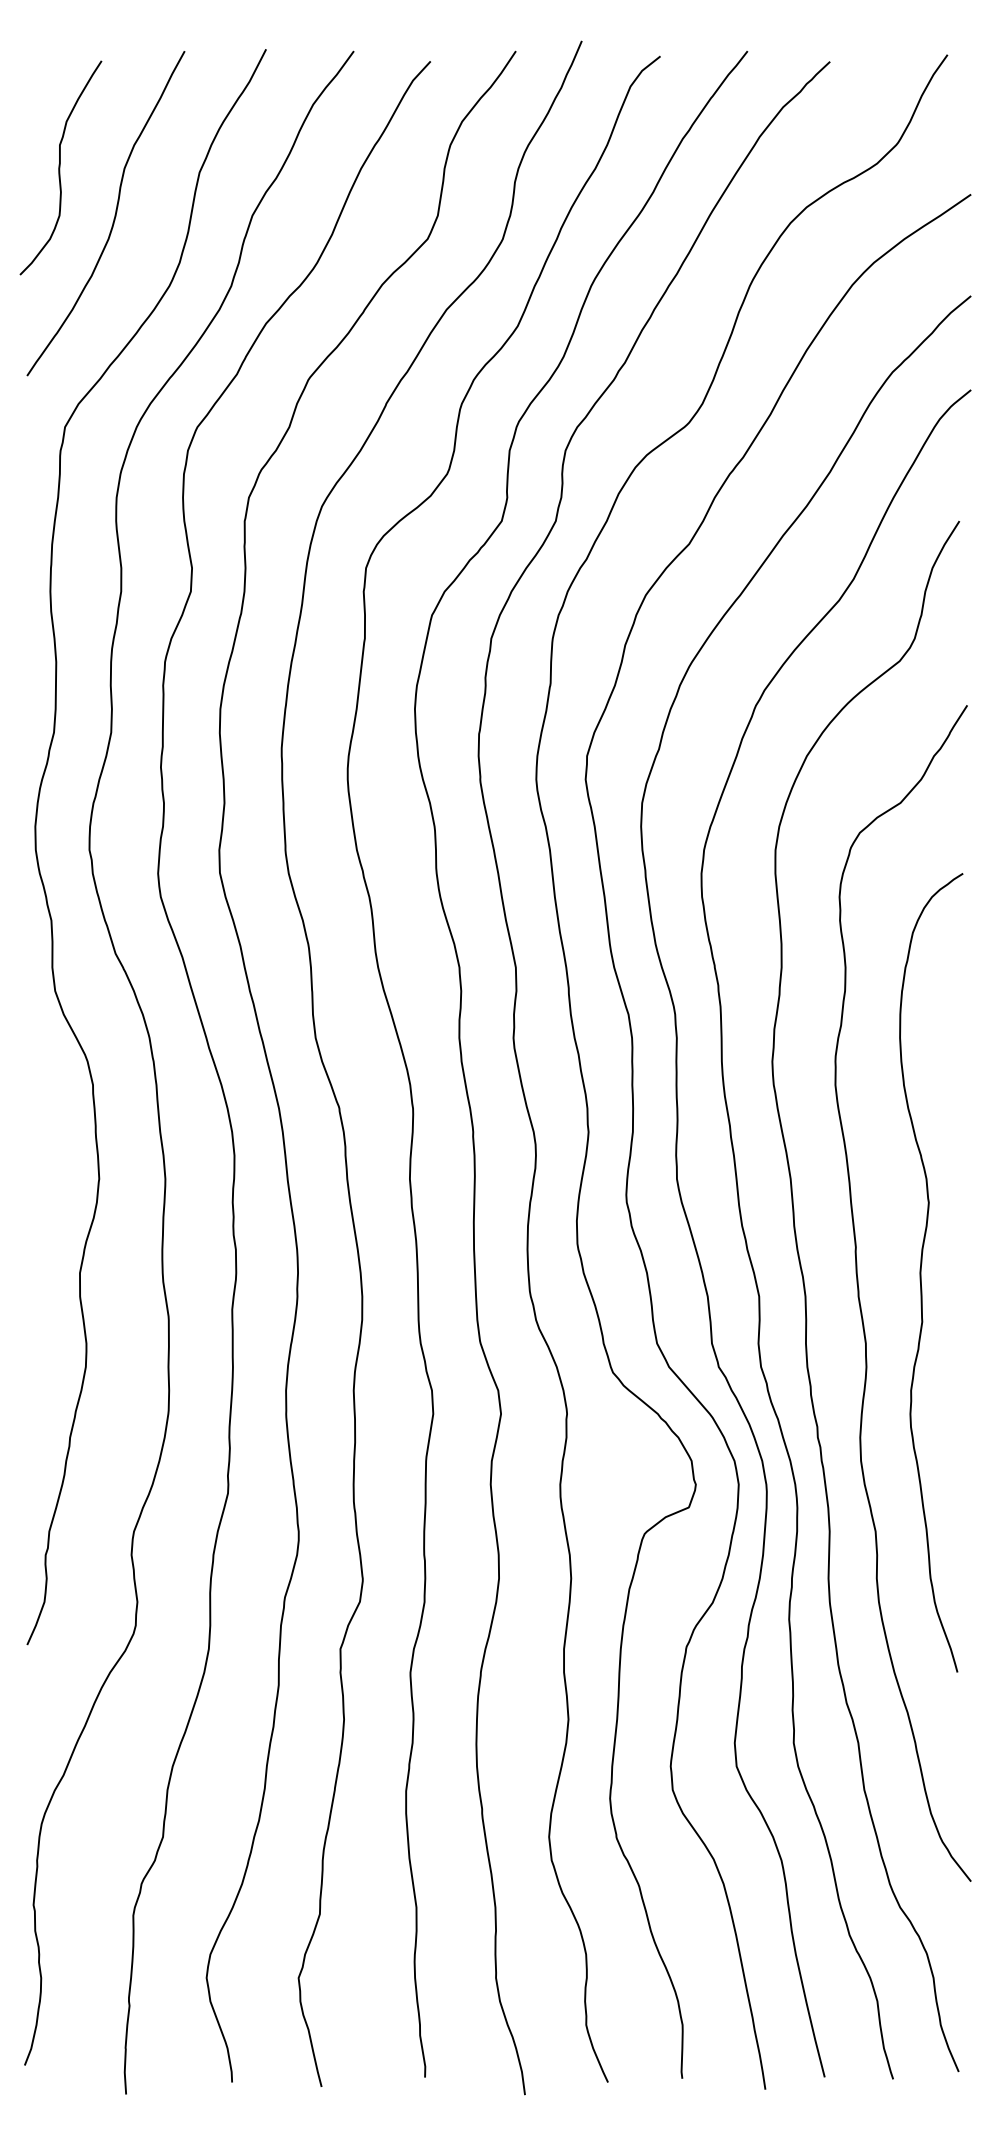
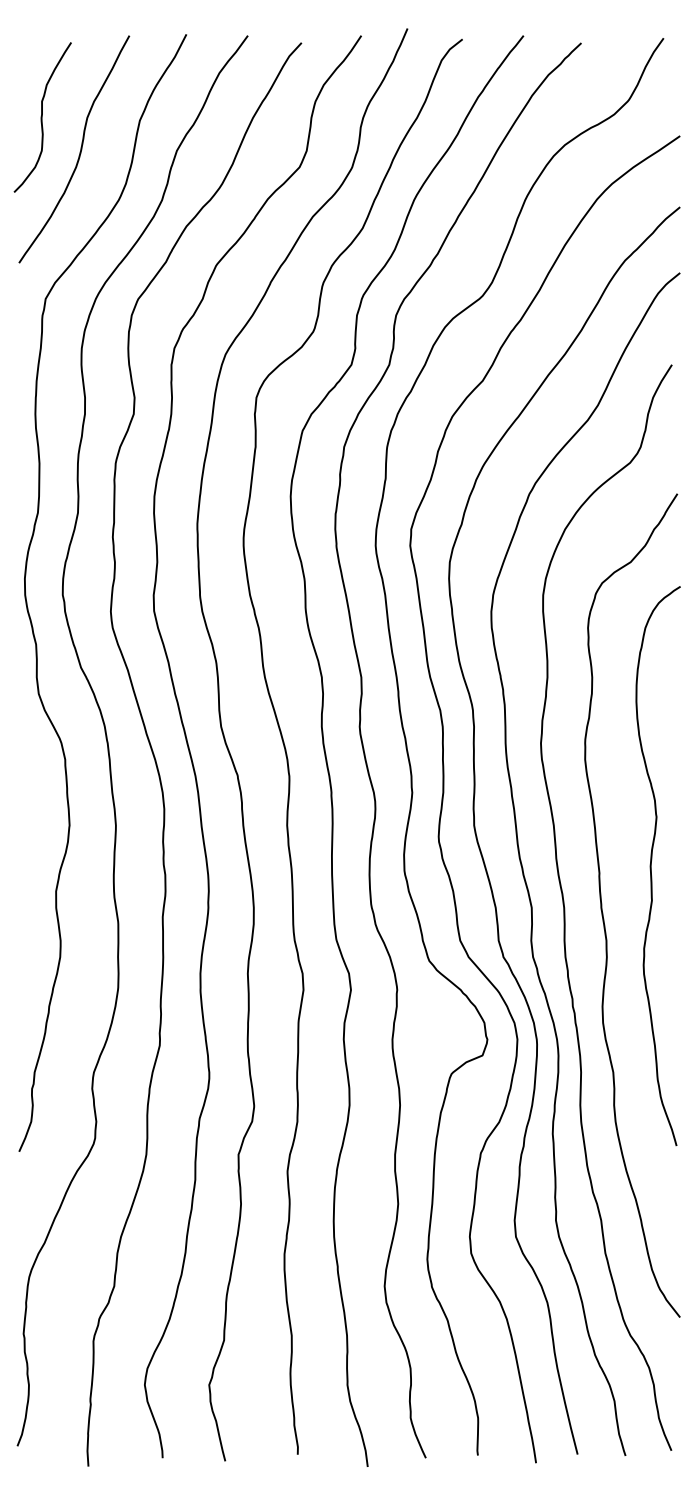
curve: (921, 1273) -> (651, 866), moved

